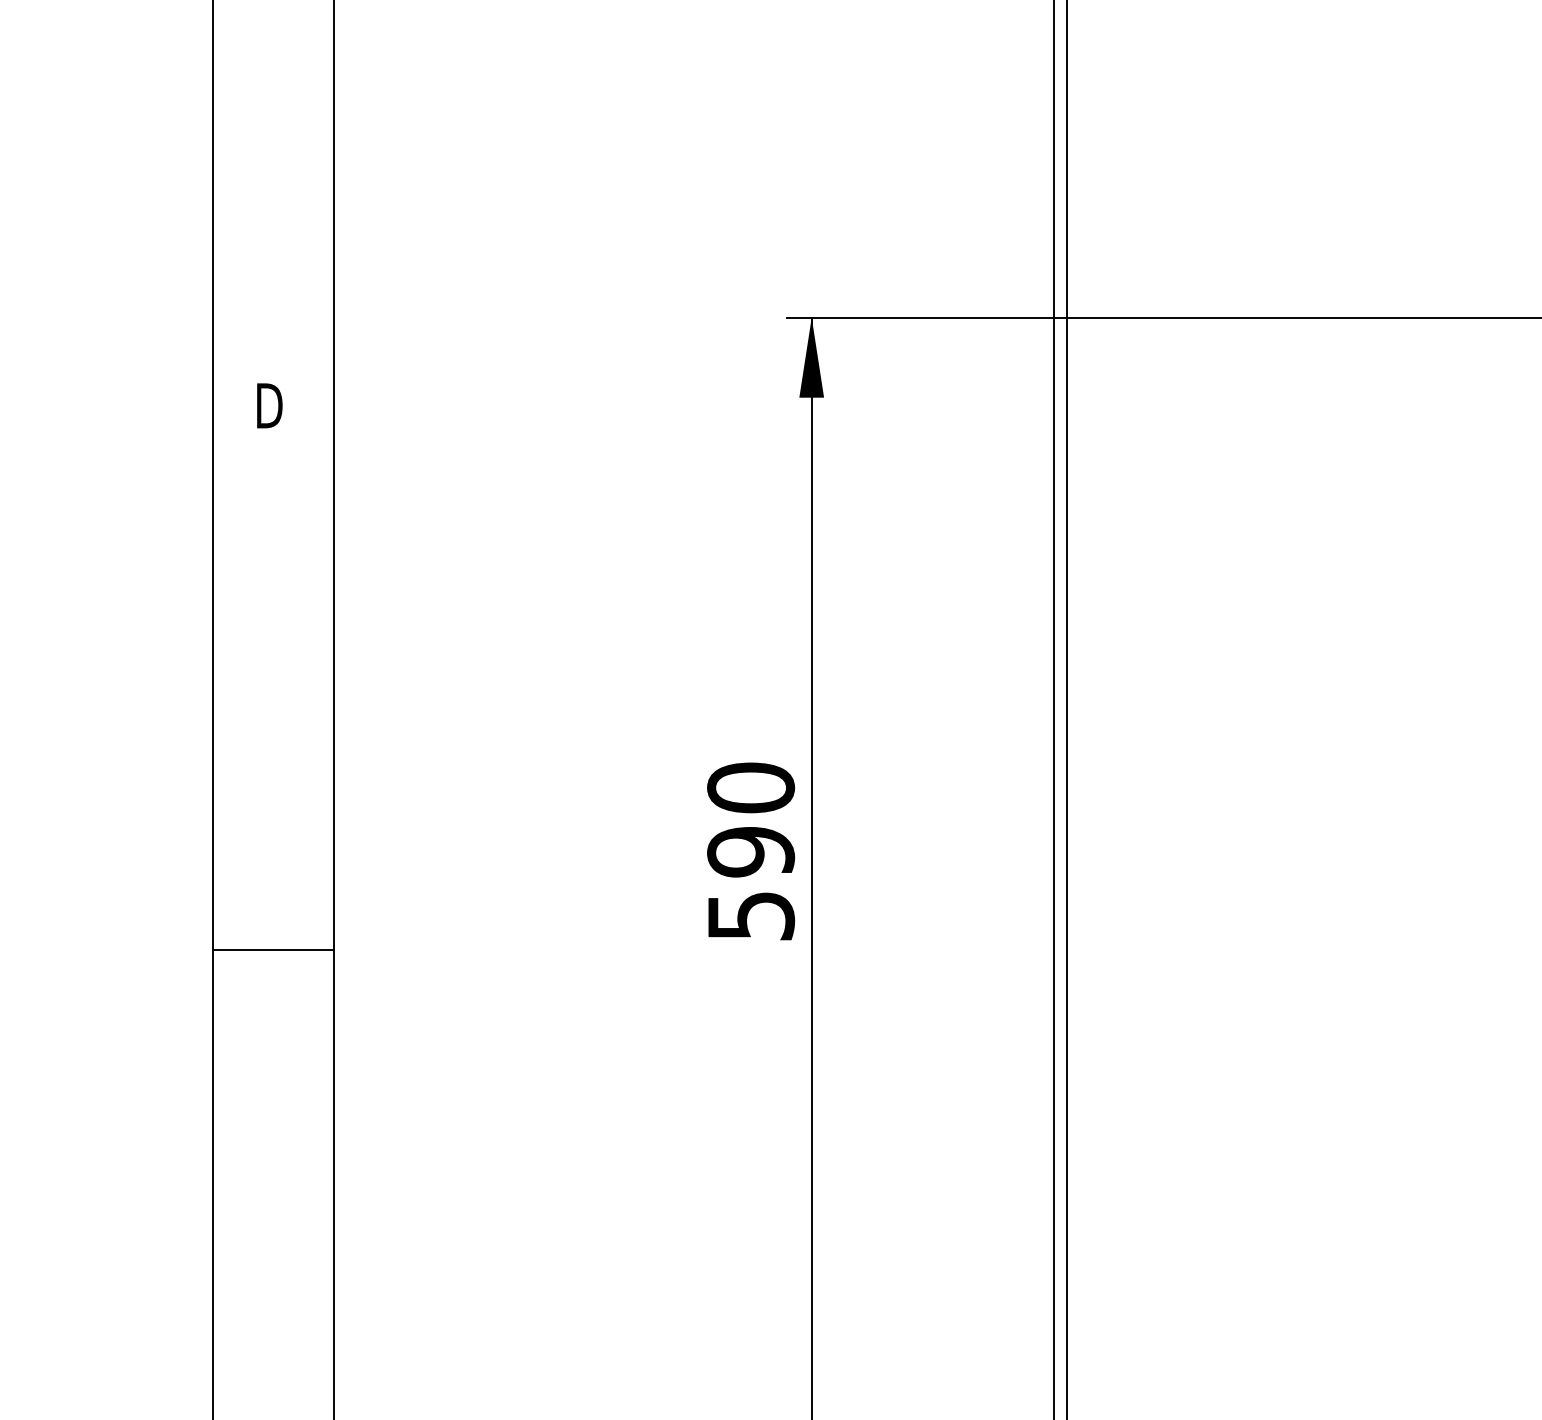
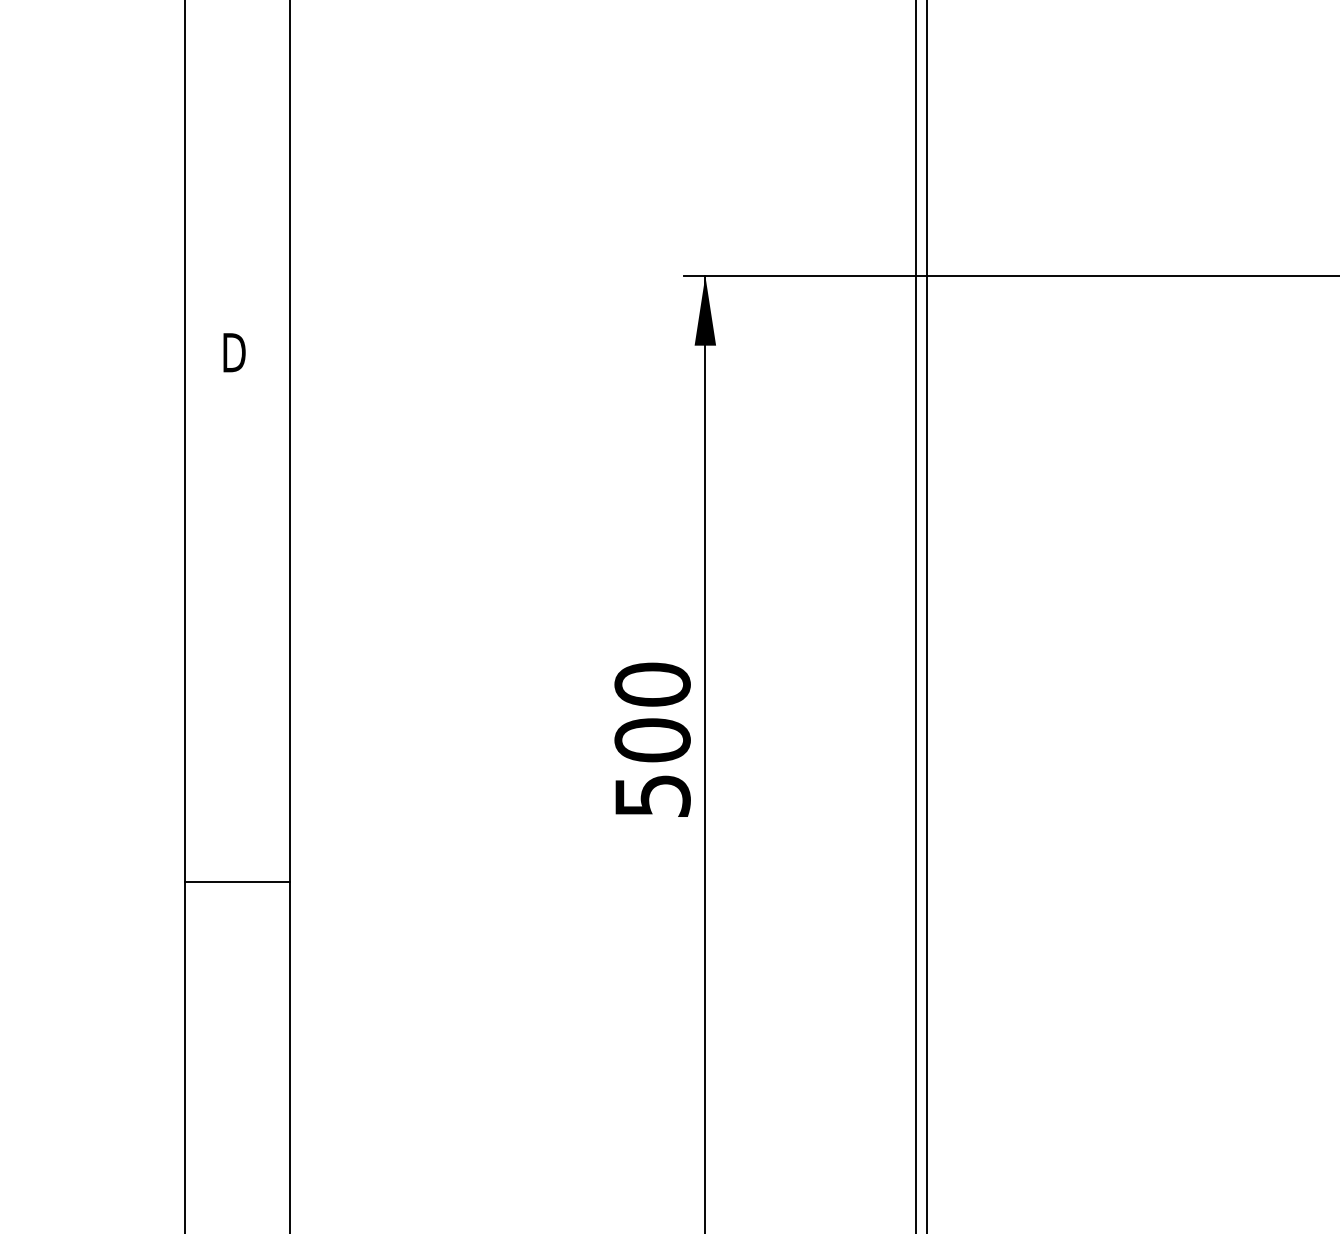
text: (751, 851) -> (653, 739), 590 -> 500
line: (272, 950) -> (236, 882), moved

